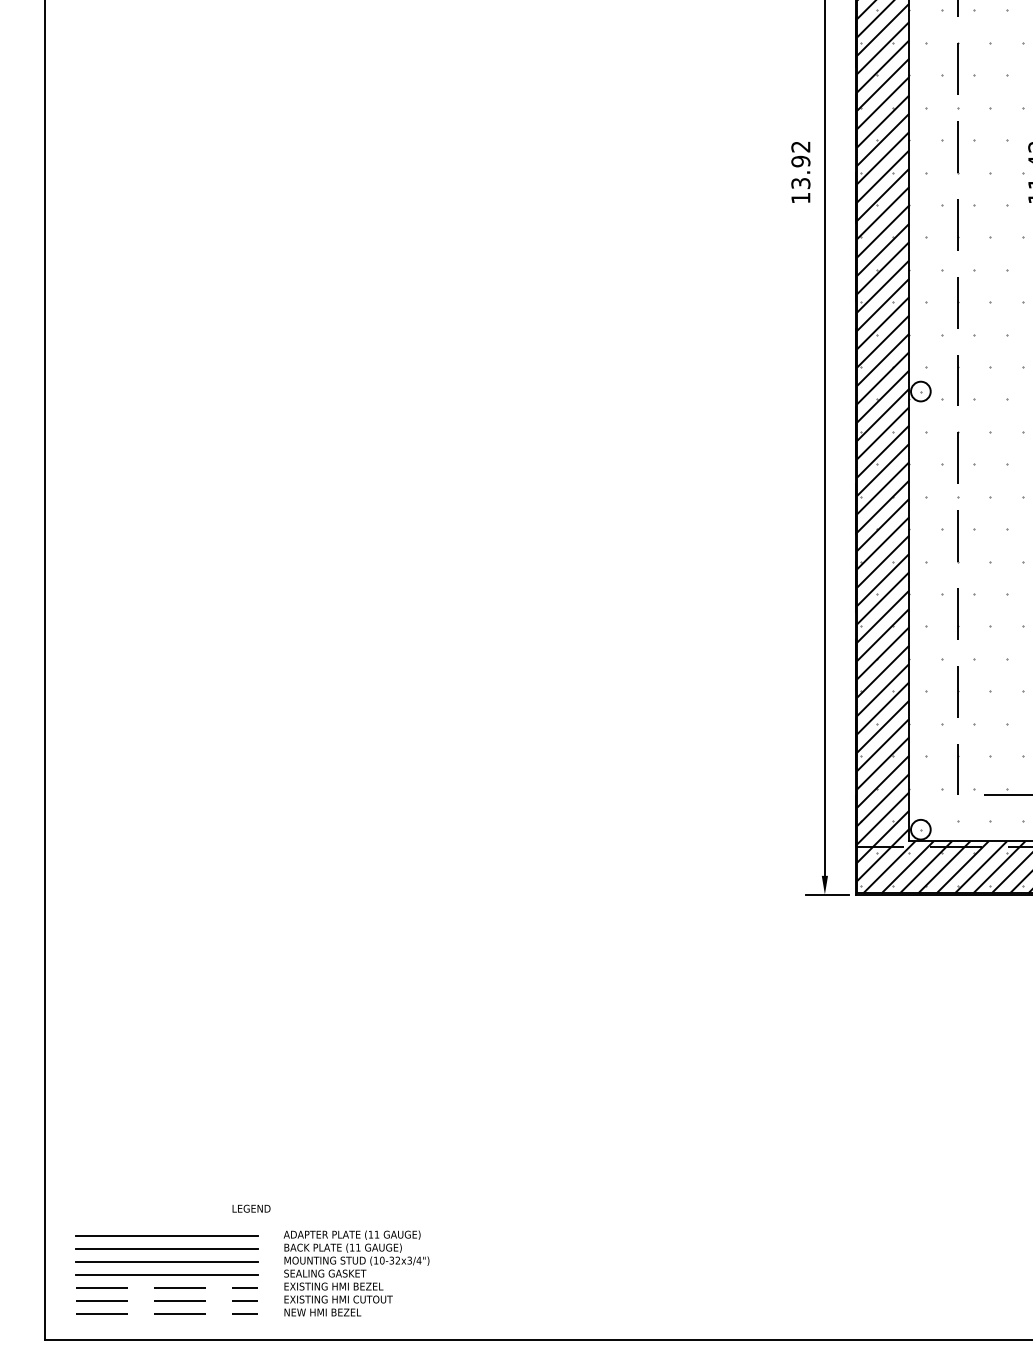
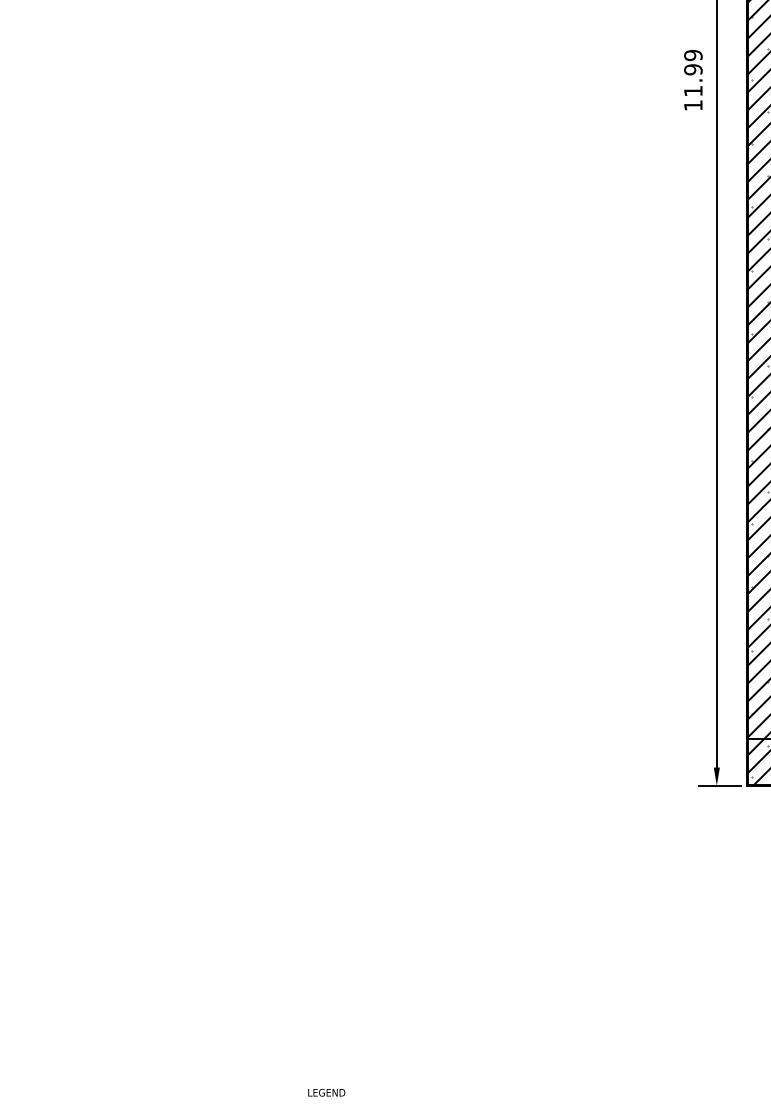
text: (800, 165) -> (693, 73), 13.92 -> 11.99
text: (251, 1208) -> (326, 1092), moved

